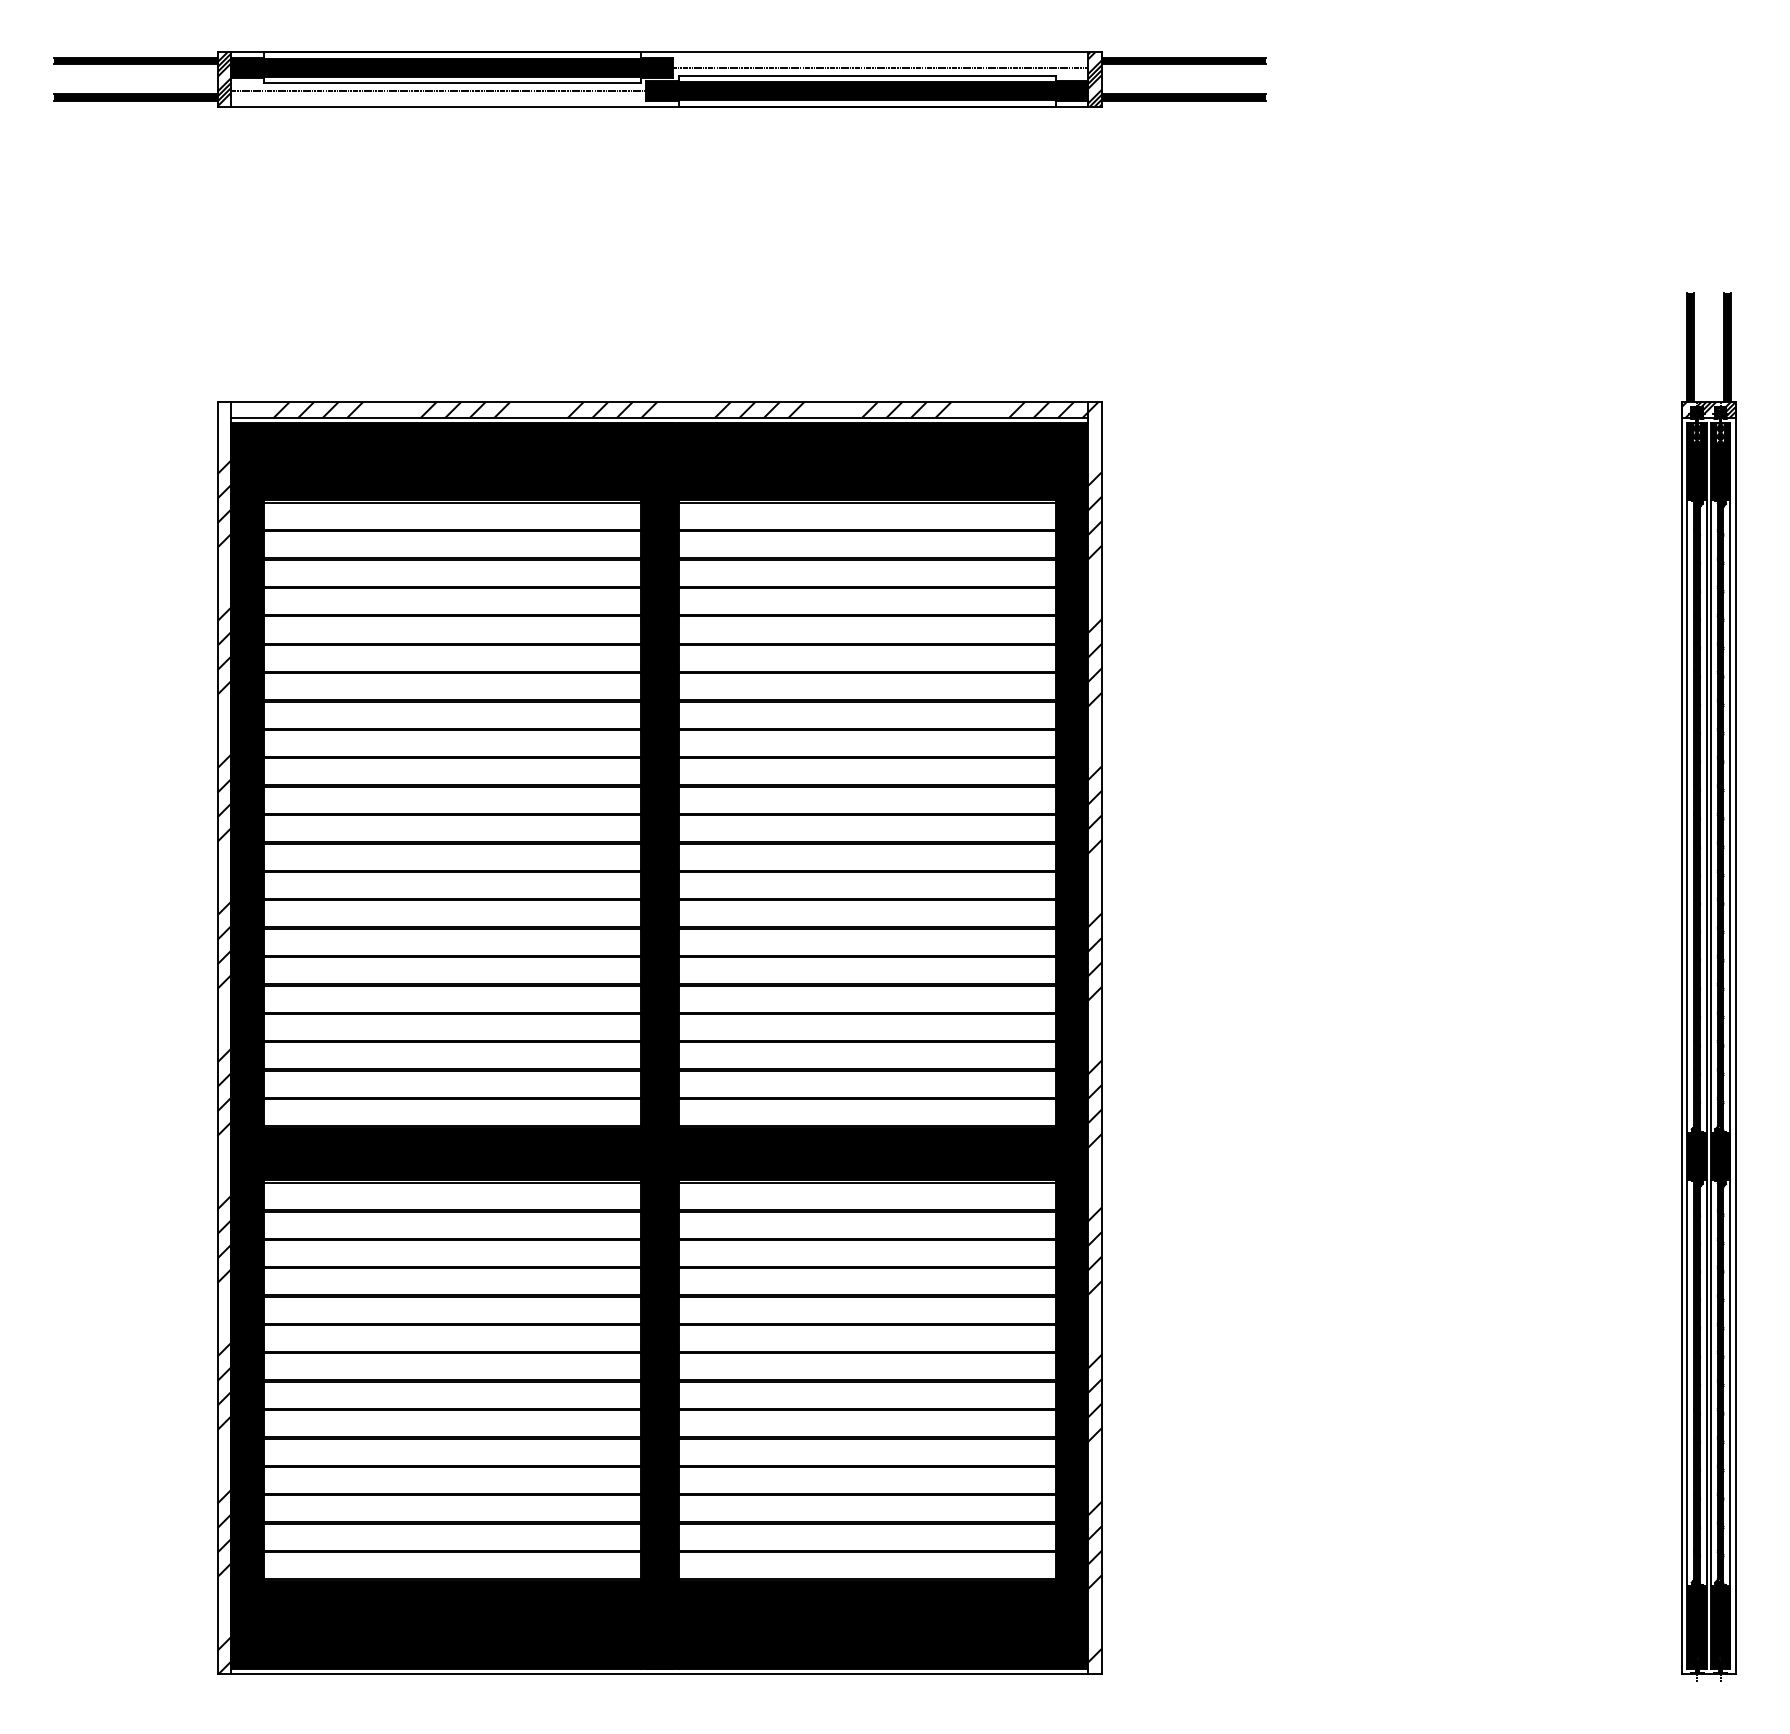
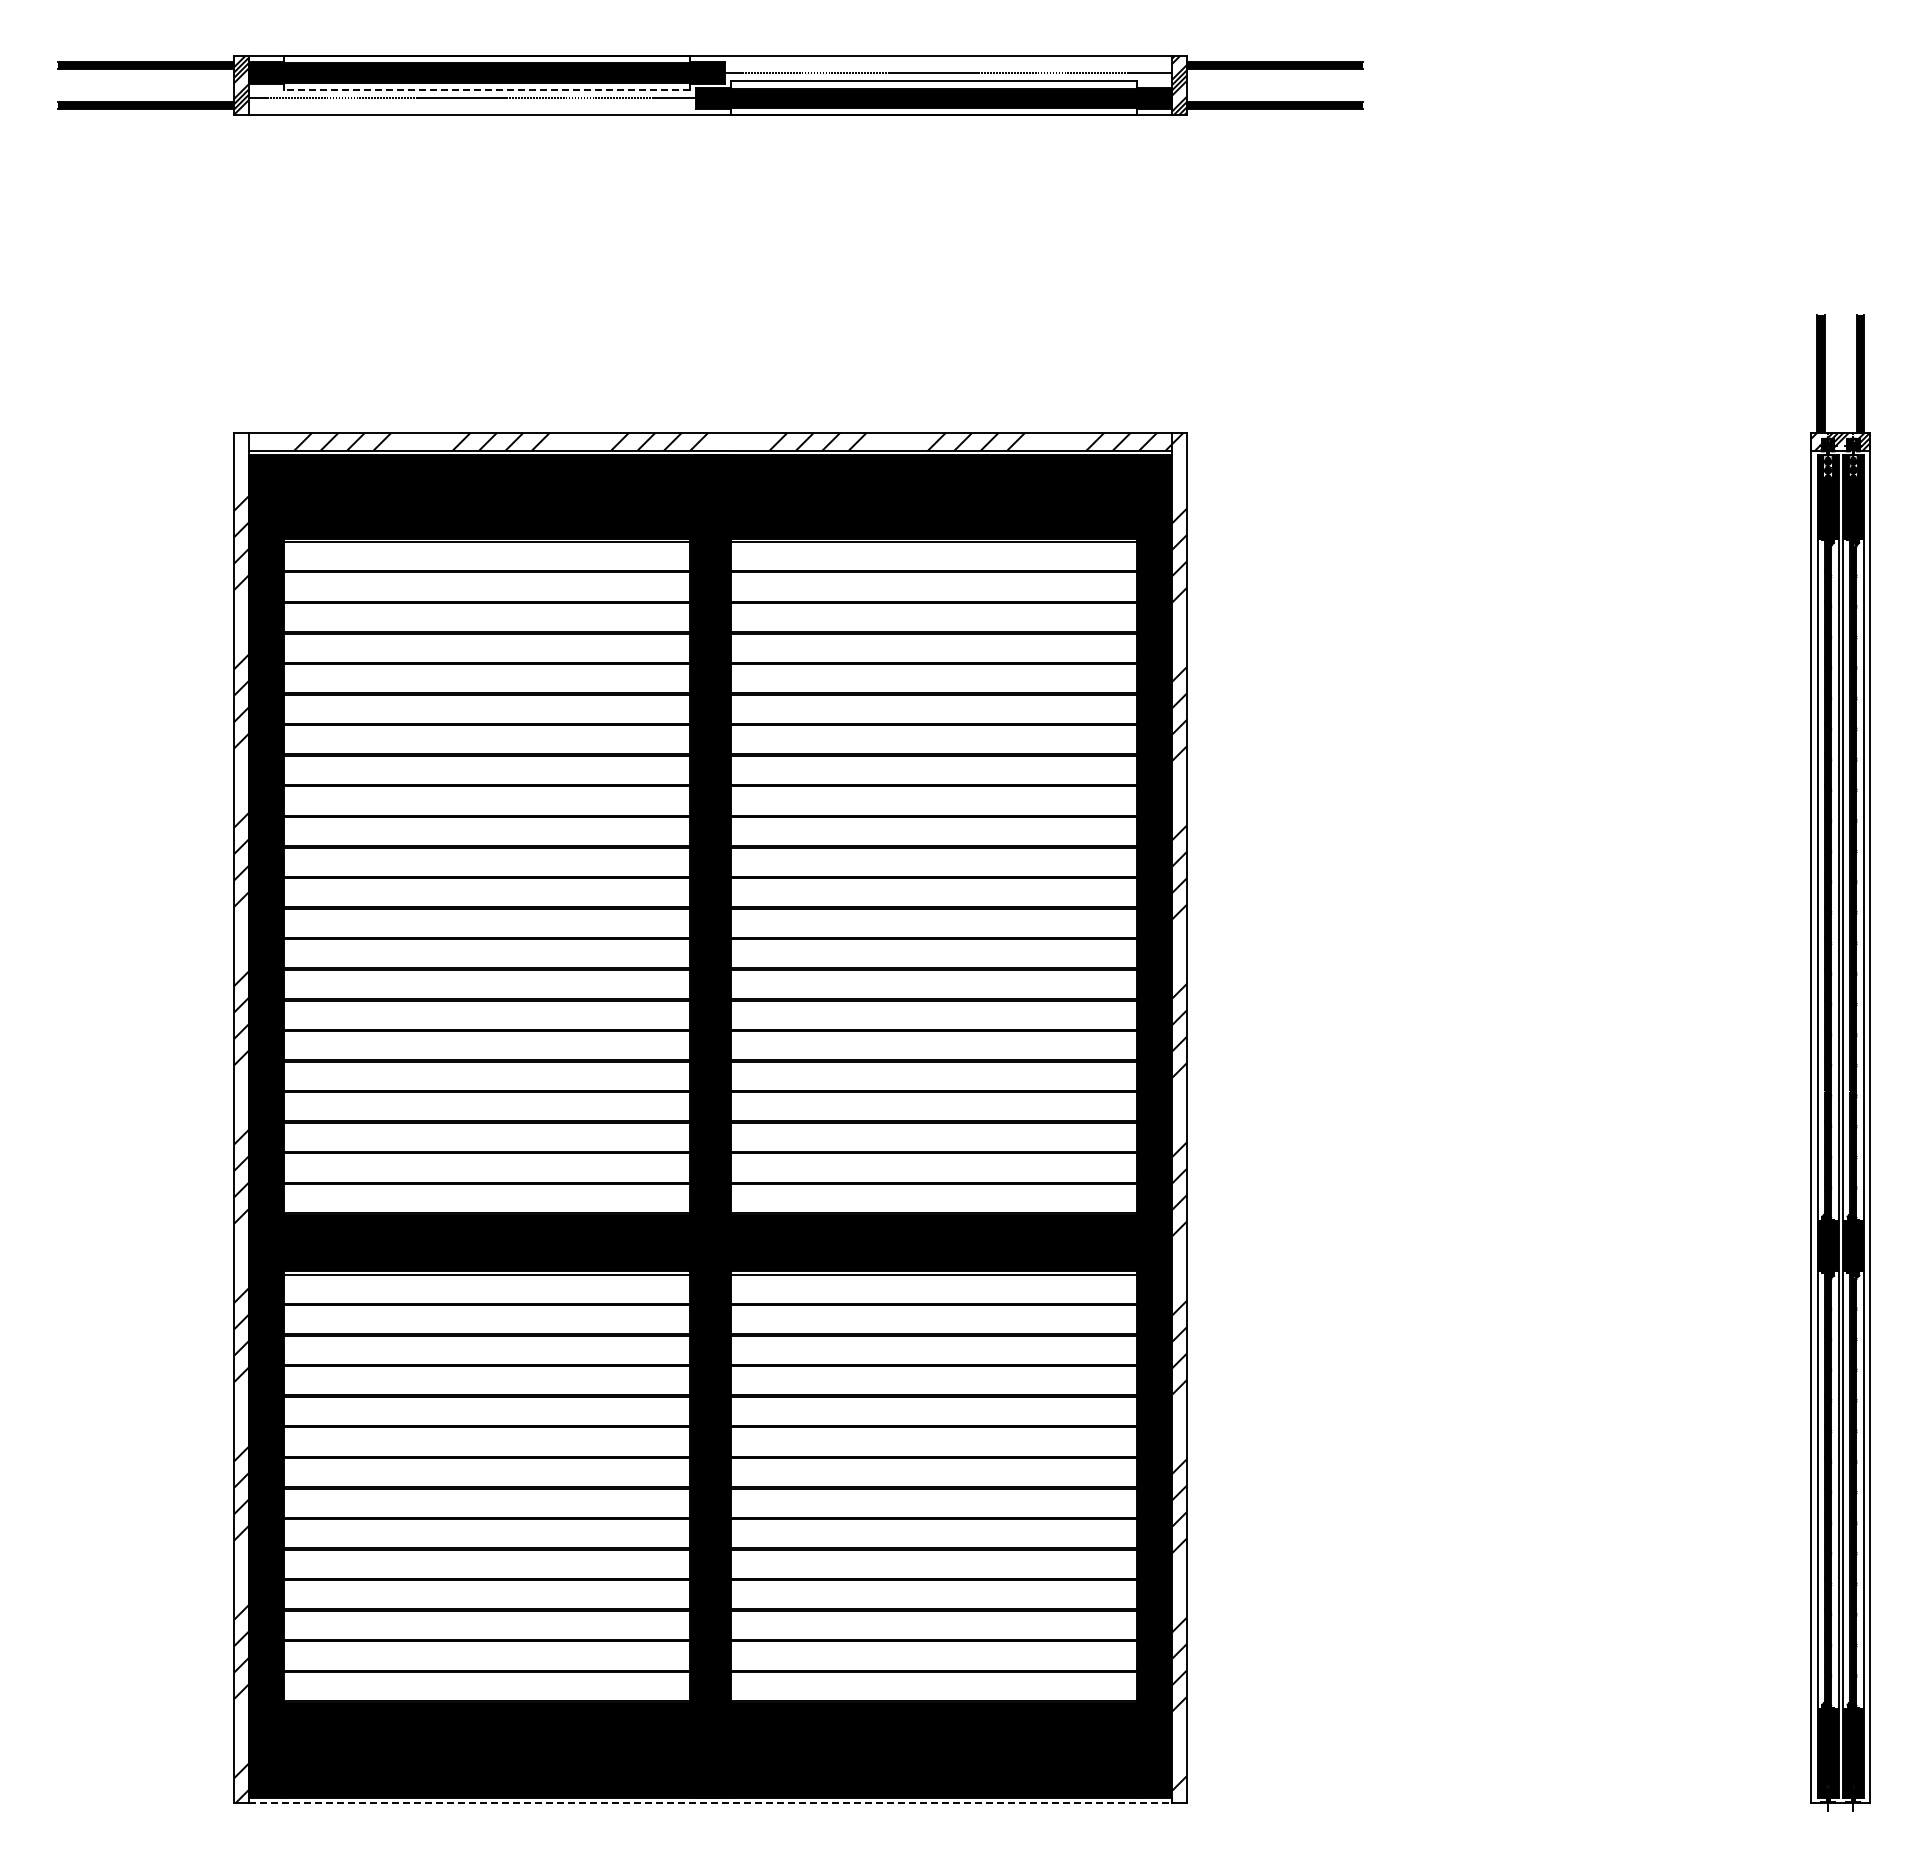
line: (452, 83) -> (487, 89), solid -> dashed
line: (659, 1674) -> (710, 1803), solid -> dashed

